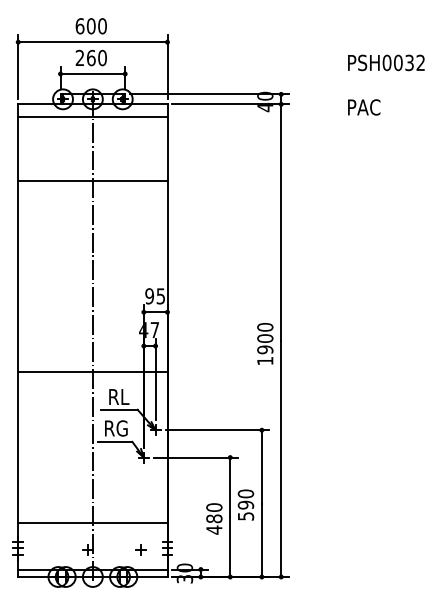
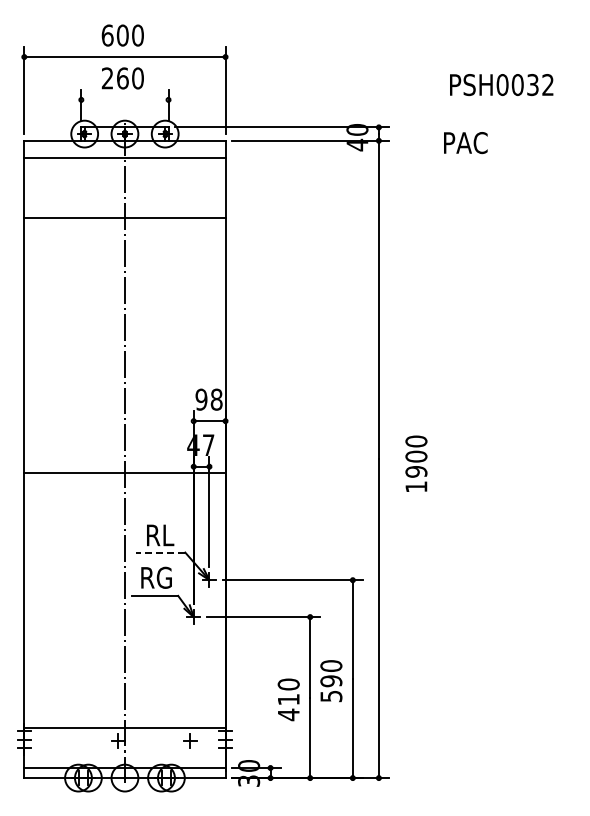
text: (386, 63) -> (501, 85), moved
line: (92, 73) -> (124, 99), removed
text: (364, 107) -> (465, 143), moved
line: (92, 181) -> (124, 217), moved
text: (160, 296) -> (216, 399), 95 -> 98
text: (265, 343) -> (416, 463), moved
line: (92, 371) -> (124, 472), moved
line: (119, 409) -> (160, 552), solid -> dashed
text: (214, 518) -> (288, 699), 480 -> 410
line: (92, 523) -> (124, 727), moved

